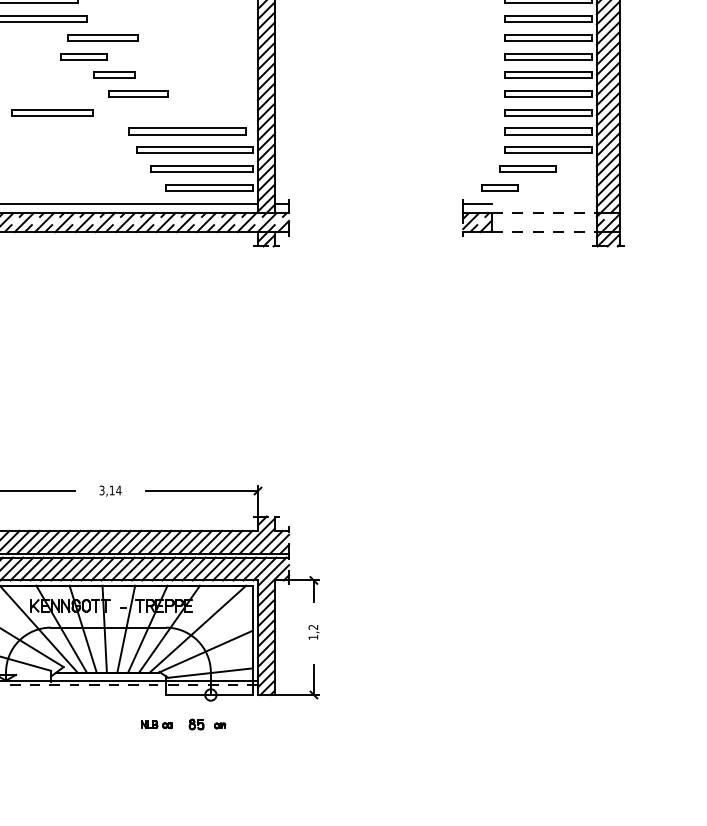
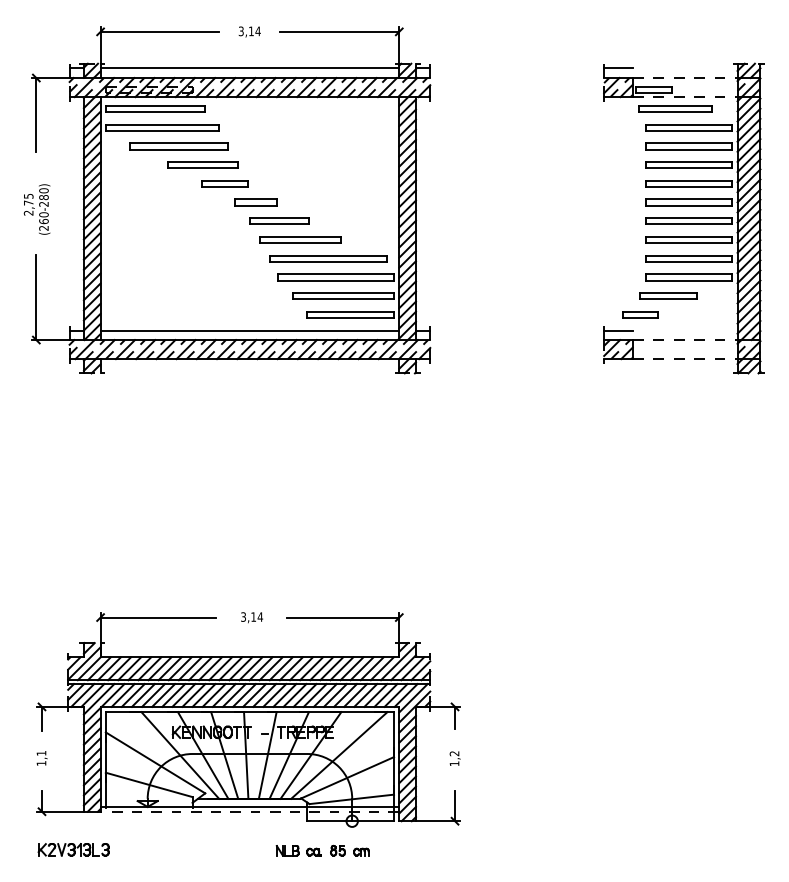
part: (101, 37) -> (202, 164), moved
part: (51, 112) -> (300, 239), moved
part: (157, 724) -> (298, 850), size x1.43
part: (220, 725) -> (361, 851), size x1.43

